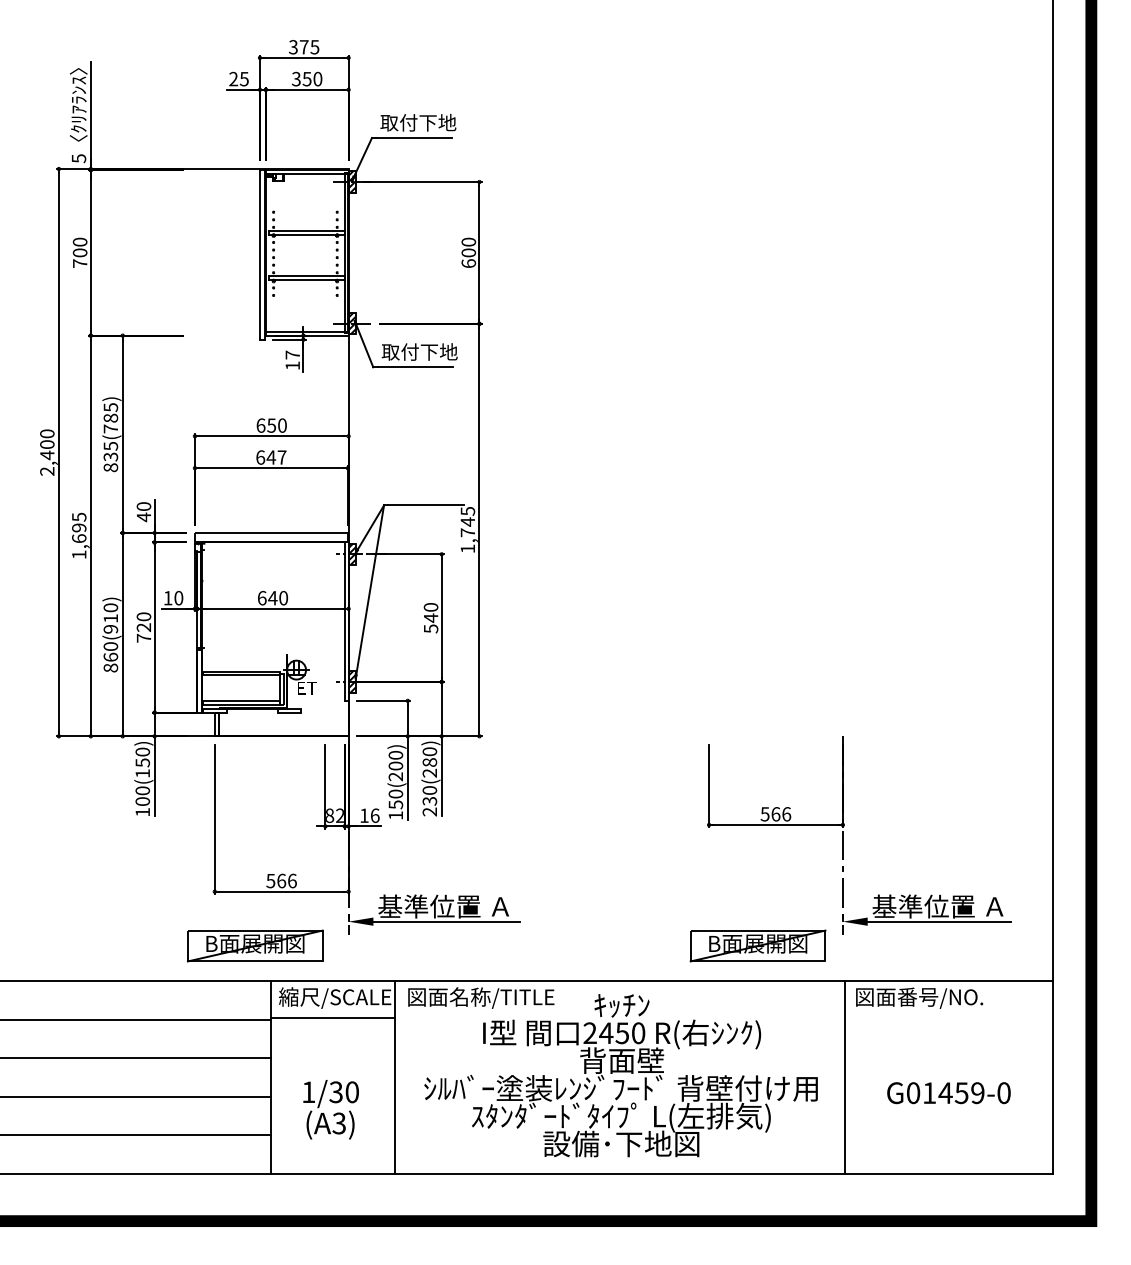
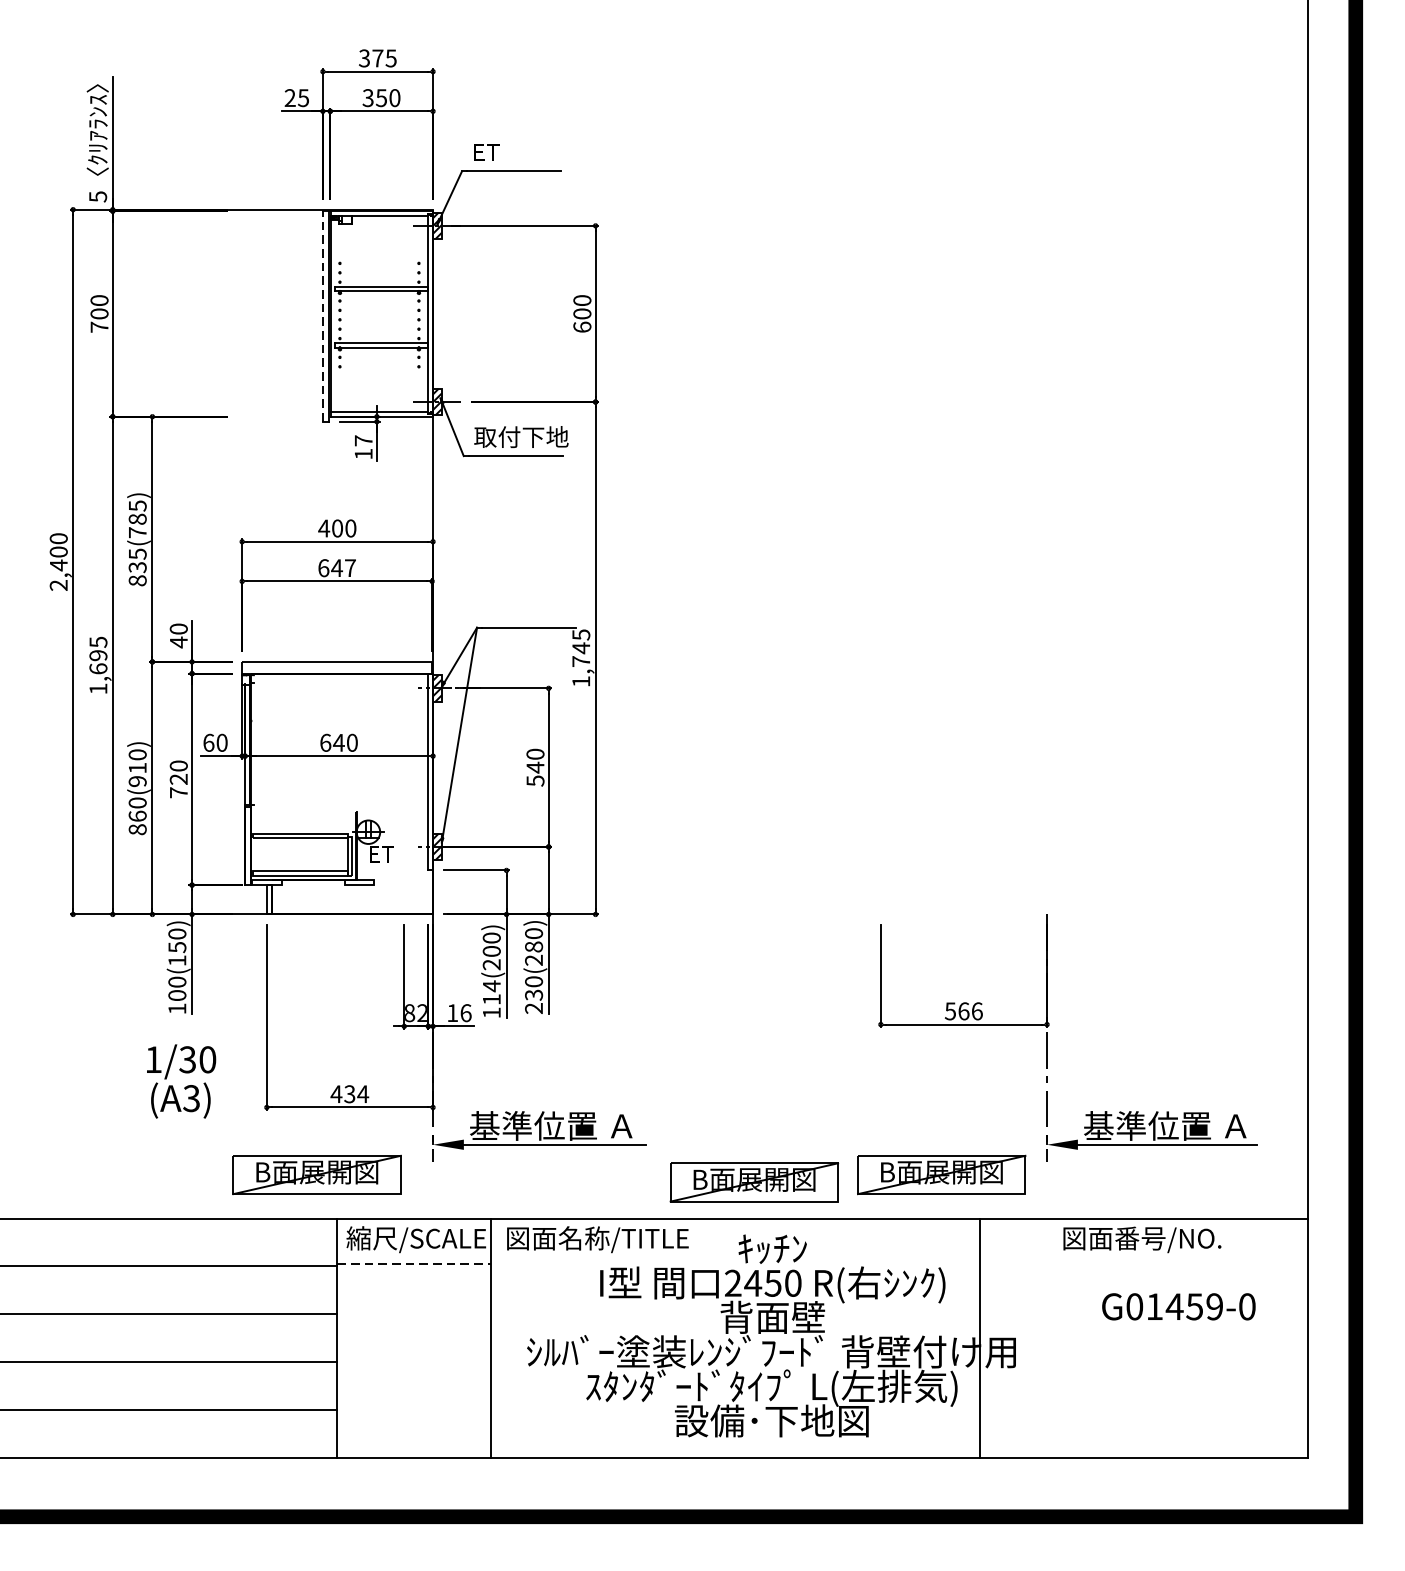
text: (418, 122) -> (519, 151), 取付下地 -> ET
line: (259, 254) -> (322, 315), solid -> dashed
text: (266, 425) -> (331, 528), 650 -> 400
text: (167, 597) -> (208, 742), 10 -> 60
text: (395, 799) -> (491, 992), 150(200) -> 114(200)
text: (281, 880) -> (349, 1093), 566 -> 434
part: (607, 951) -> (754, 1181), added
line: (333, 1017) -> (414, 1263), solid -> dashed
line: (844, 1077) -> (979, 1338), moved
text: (948, 1093) -> (1178, 1307), moved
text: (330, 1109) -> (180, 1081), moved

